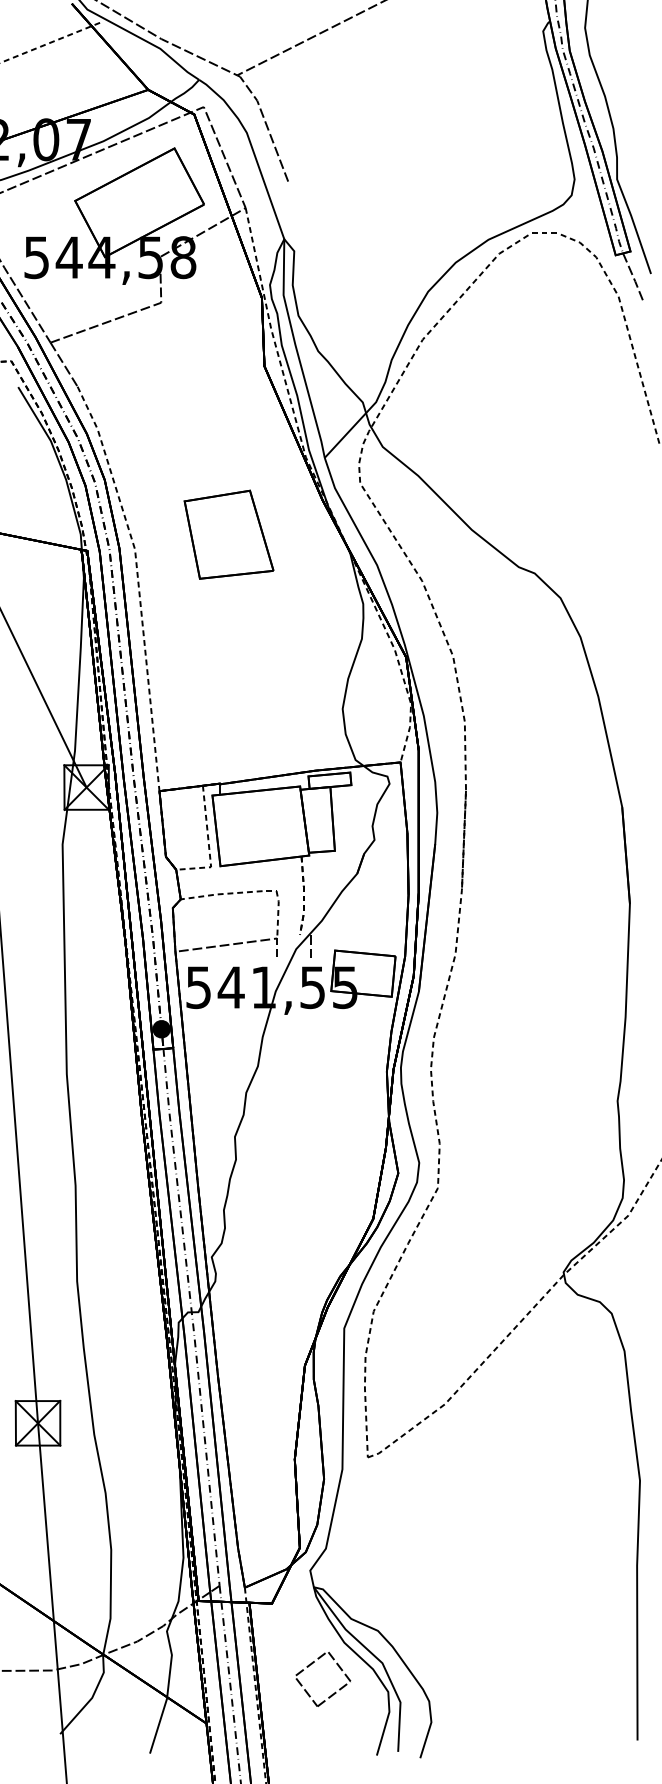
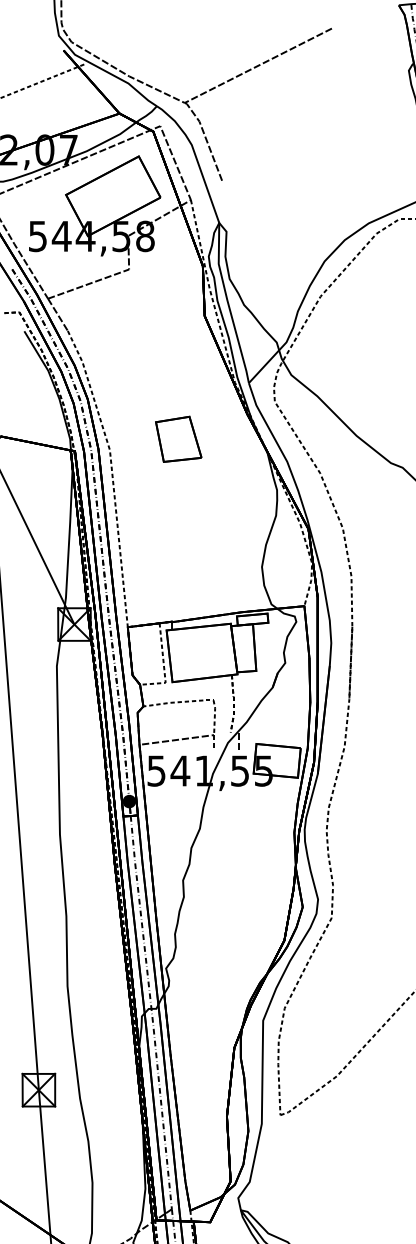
part: (228, 534) -> (178, 439), size x0.7

